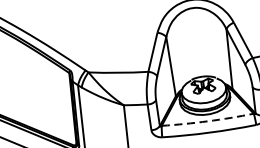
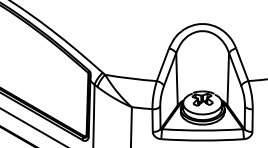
arc: (207, 121) -> (202, 130), dashed -> solid

